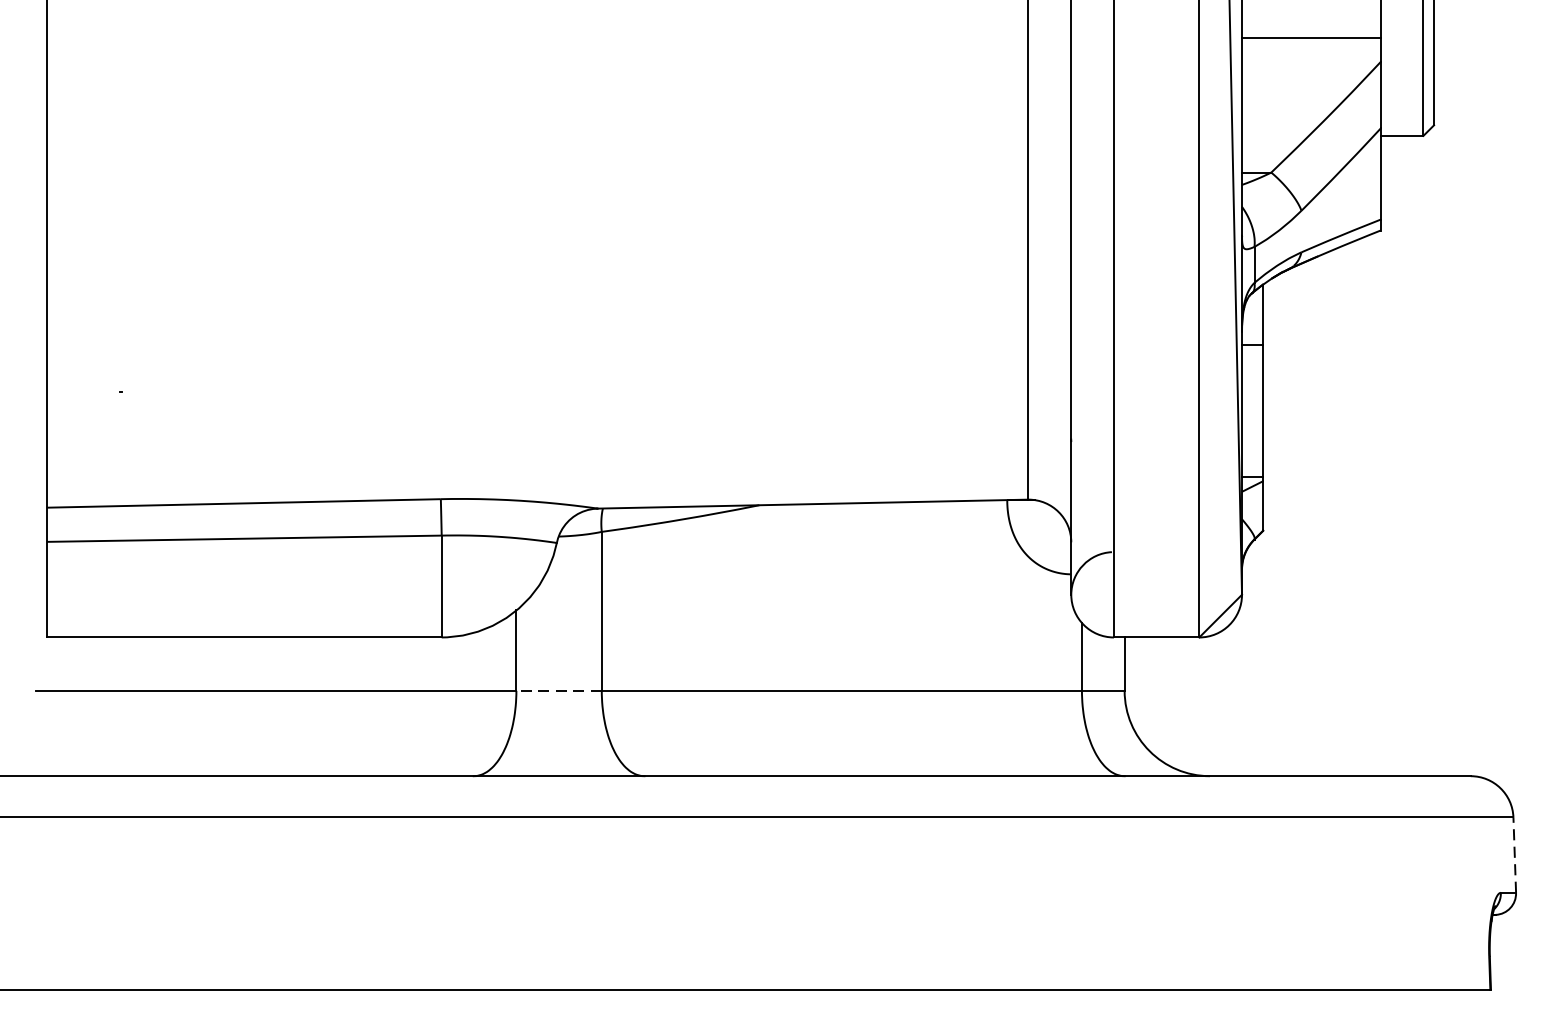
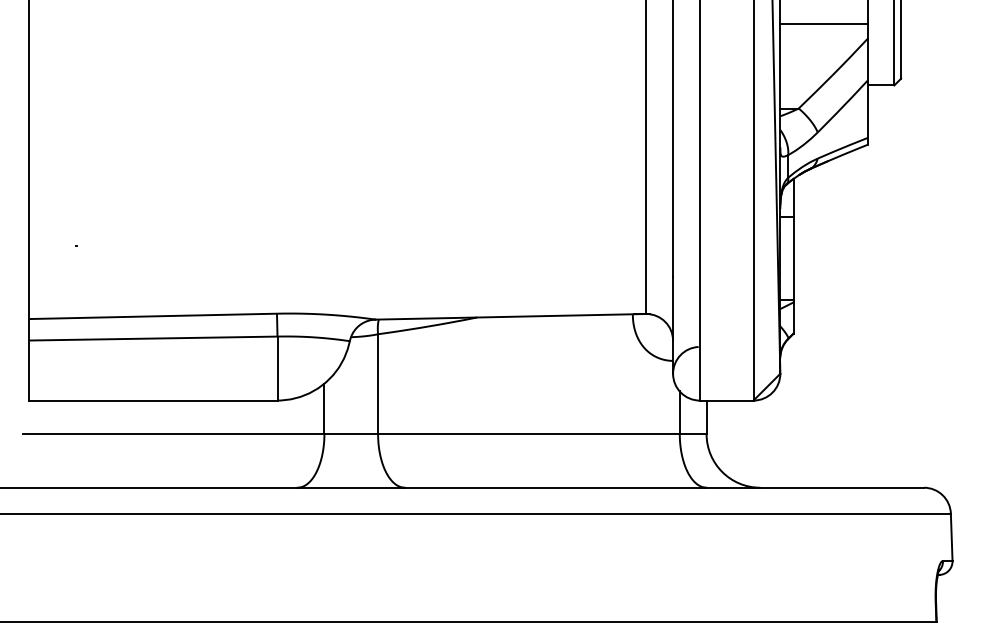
line: (559, 691) -> (351, 434), dashed -> solid
line: (1514, 855) -> (951, 537), dashed -> solid

